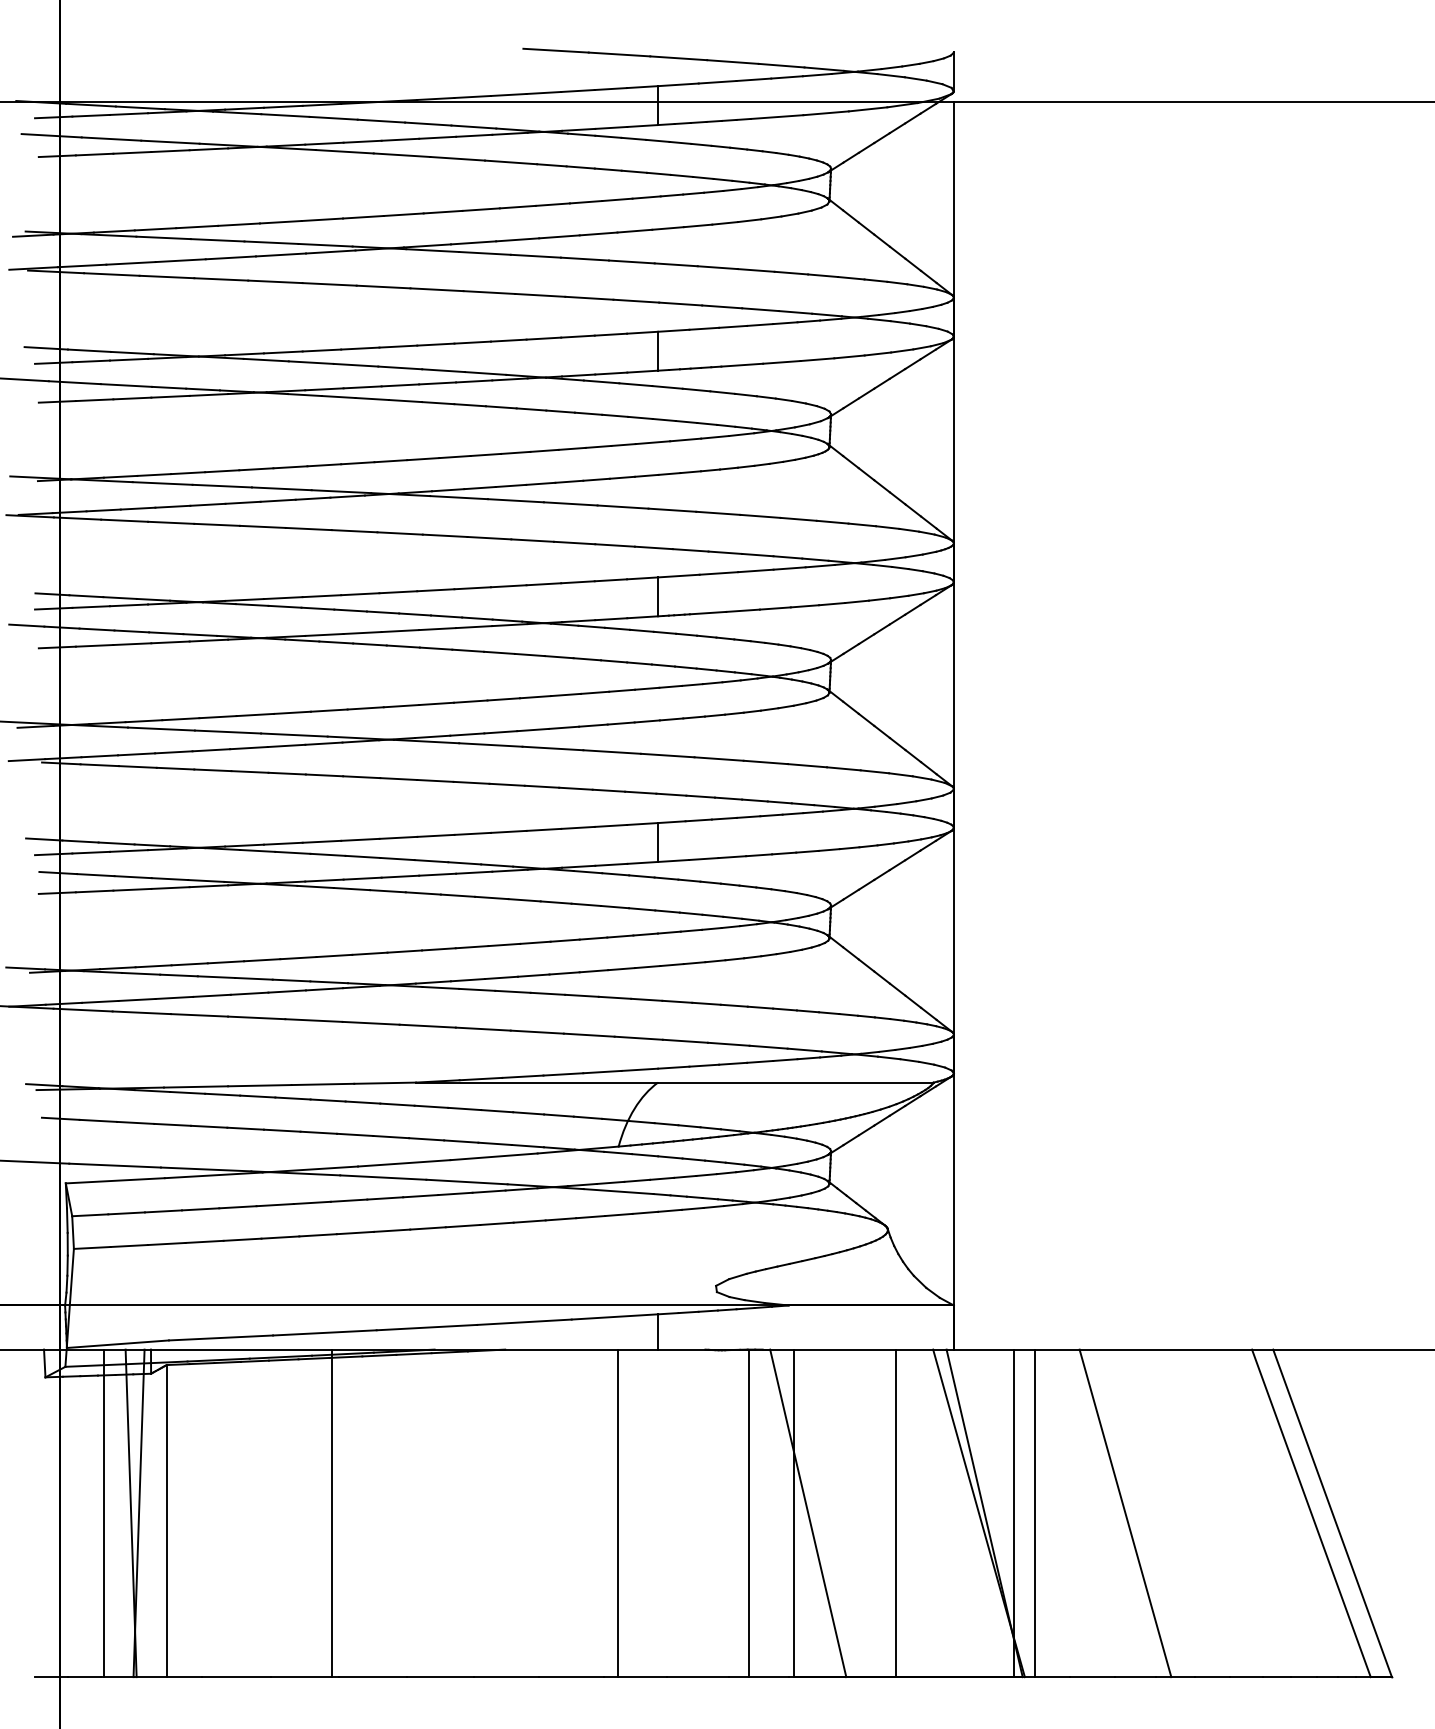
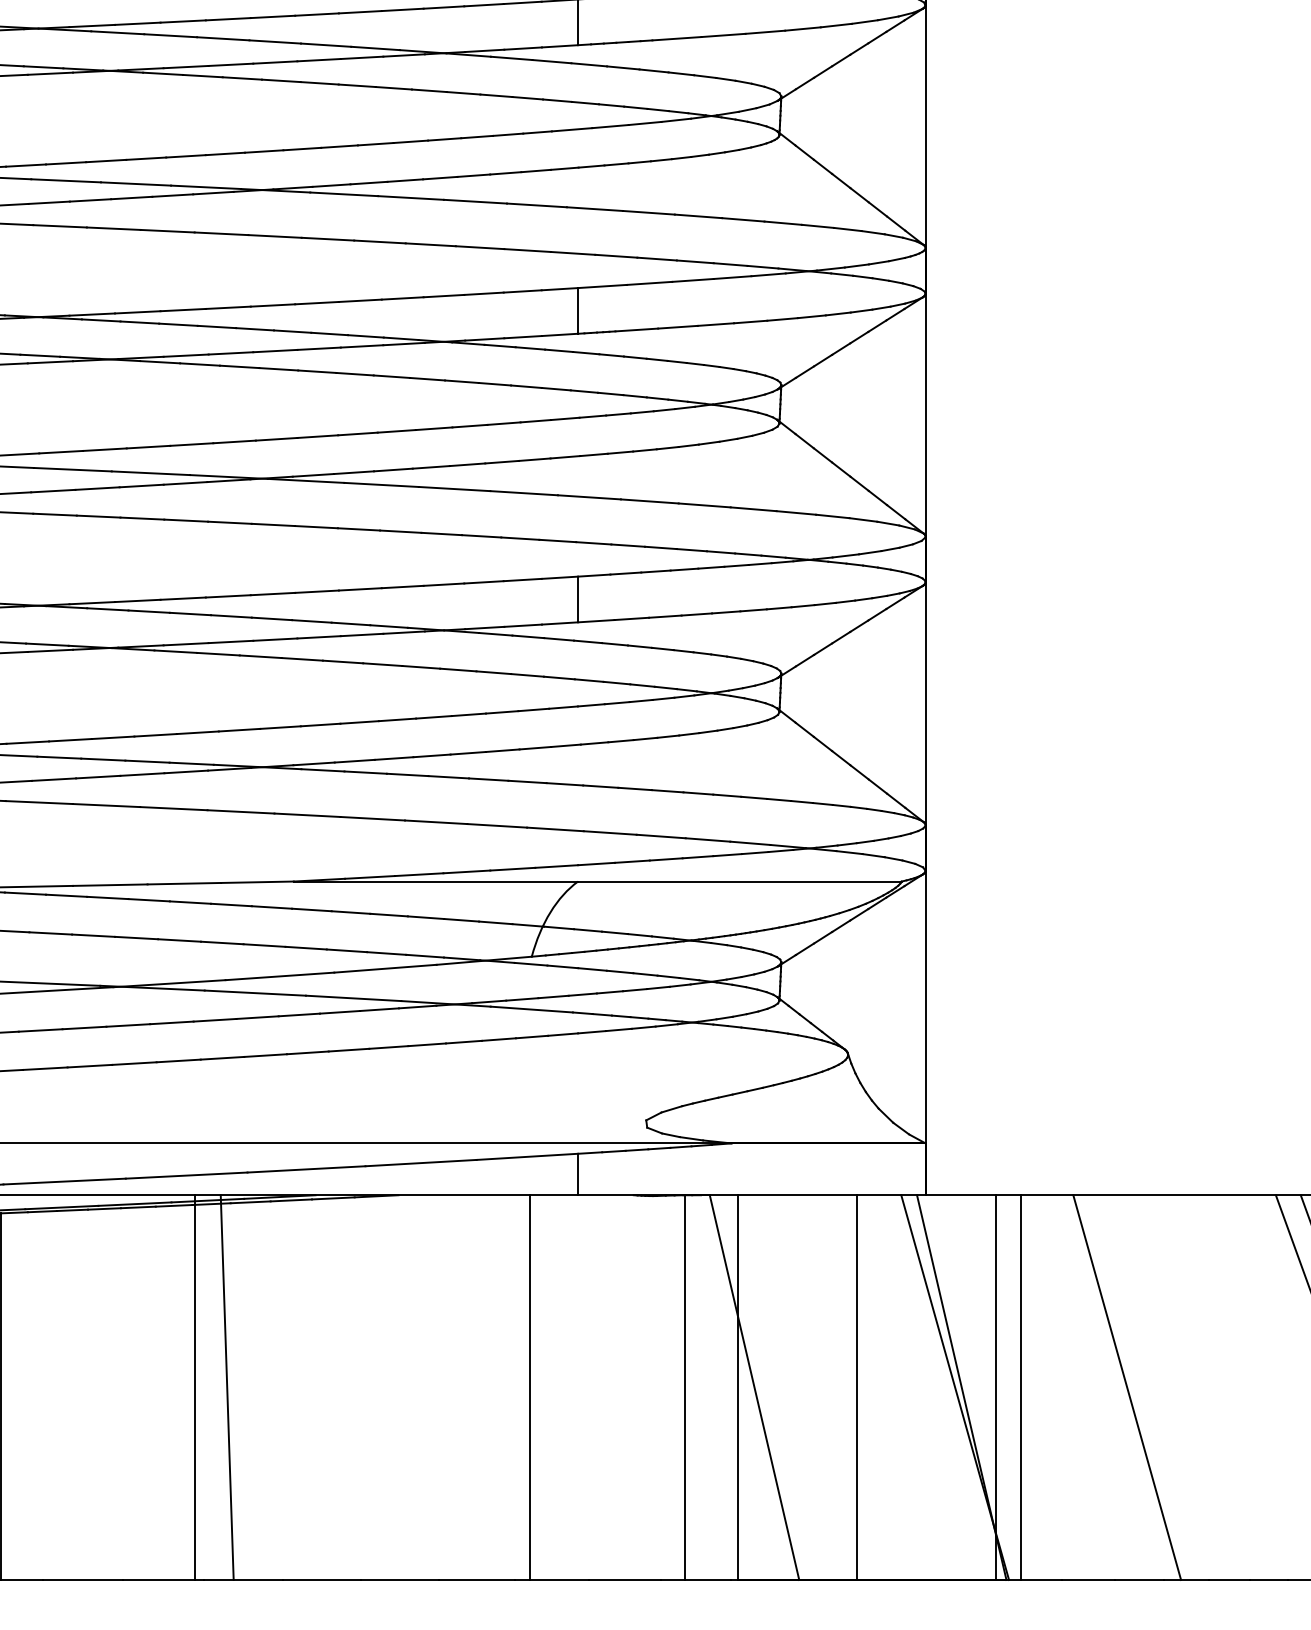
line: (358, 1513) -> (226, 1387), added

